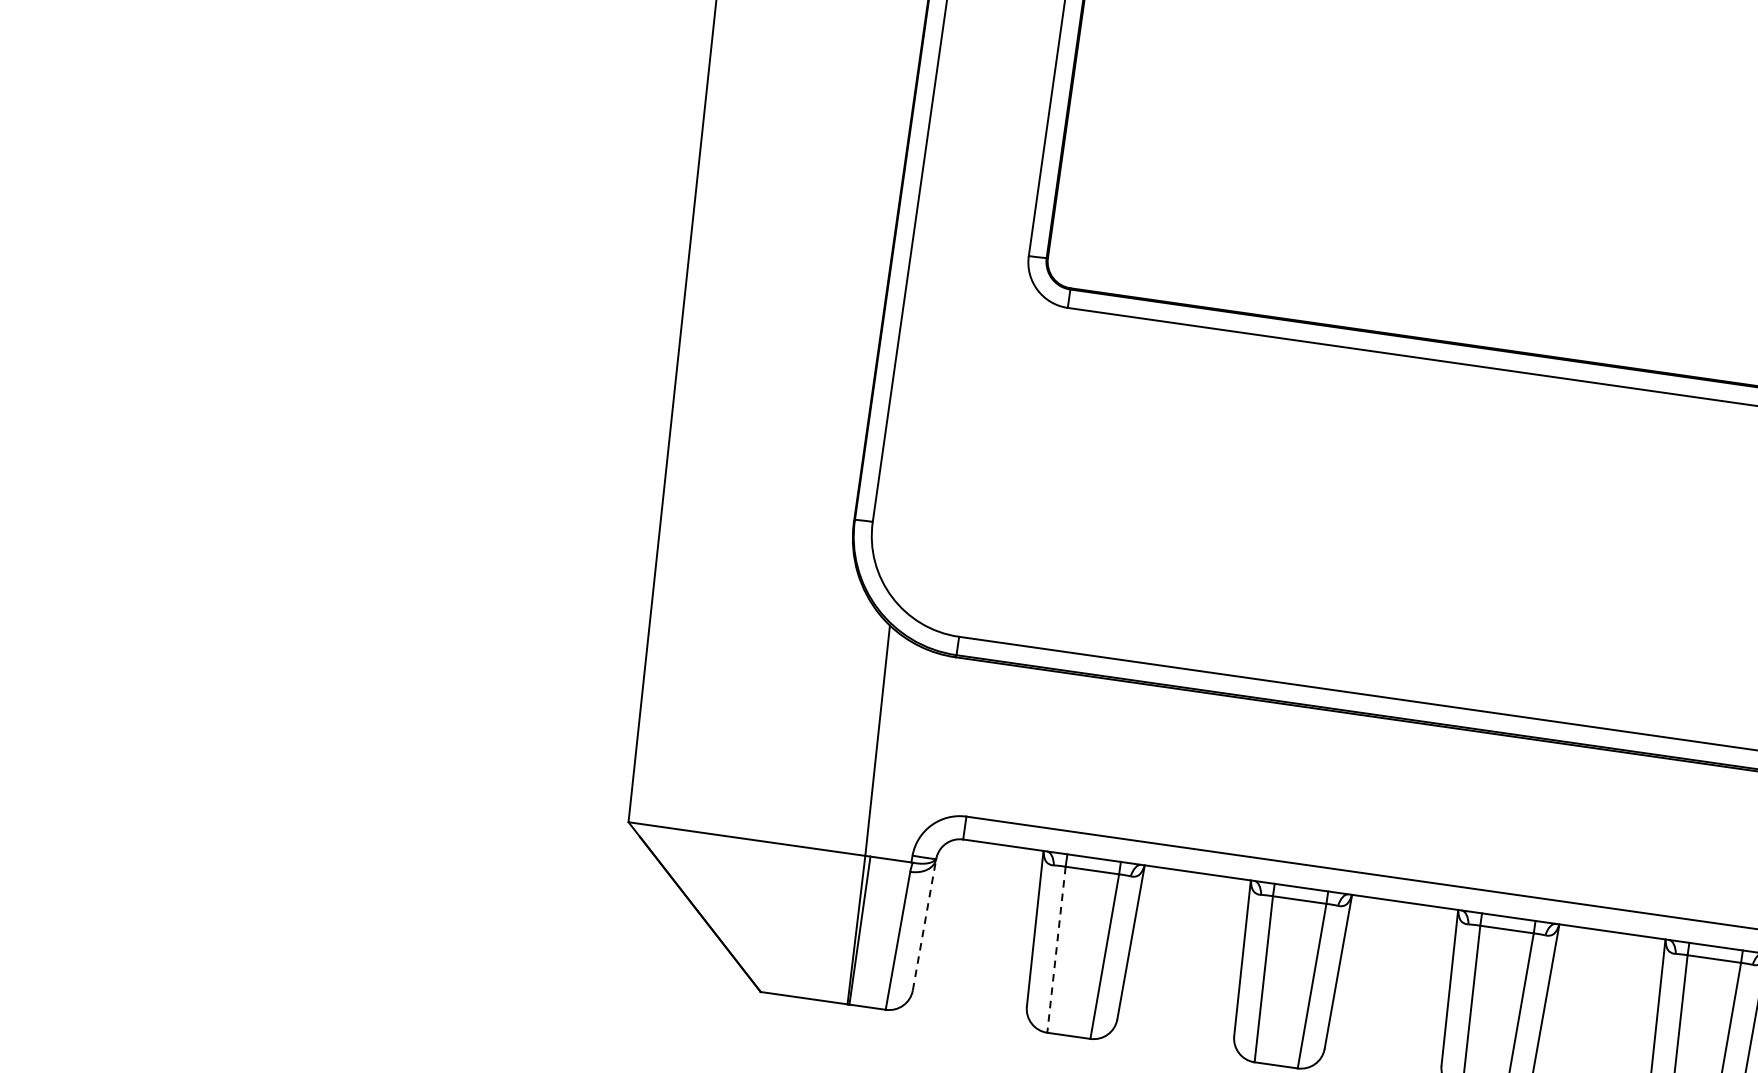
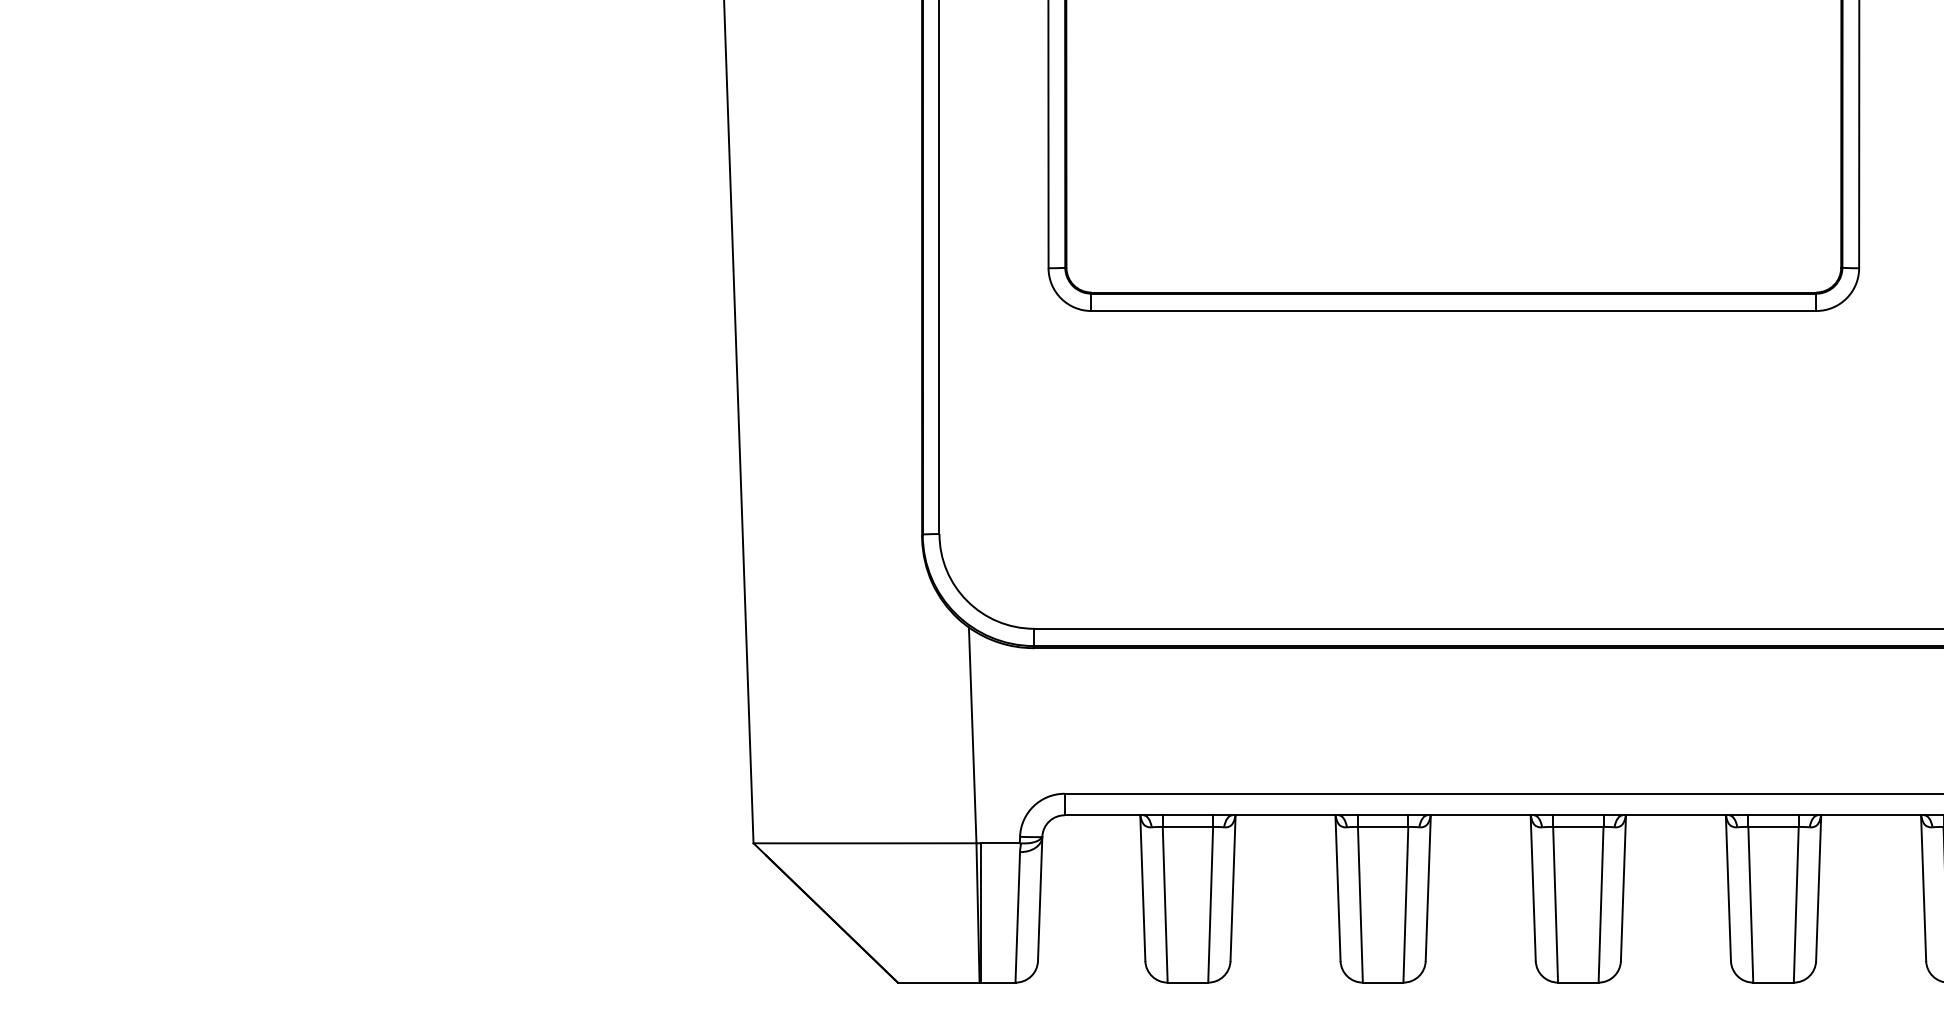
line: (924, 924) -> (1040, 898), dashed -> solid
line: (1056, 949) -> (1165, 904), dashed -> solid

